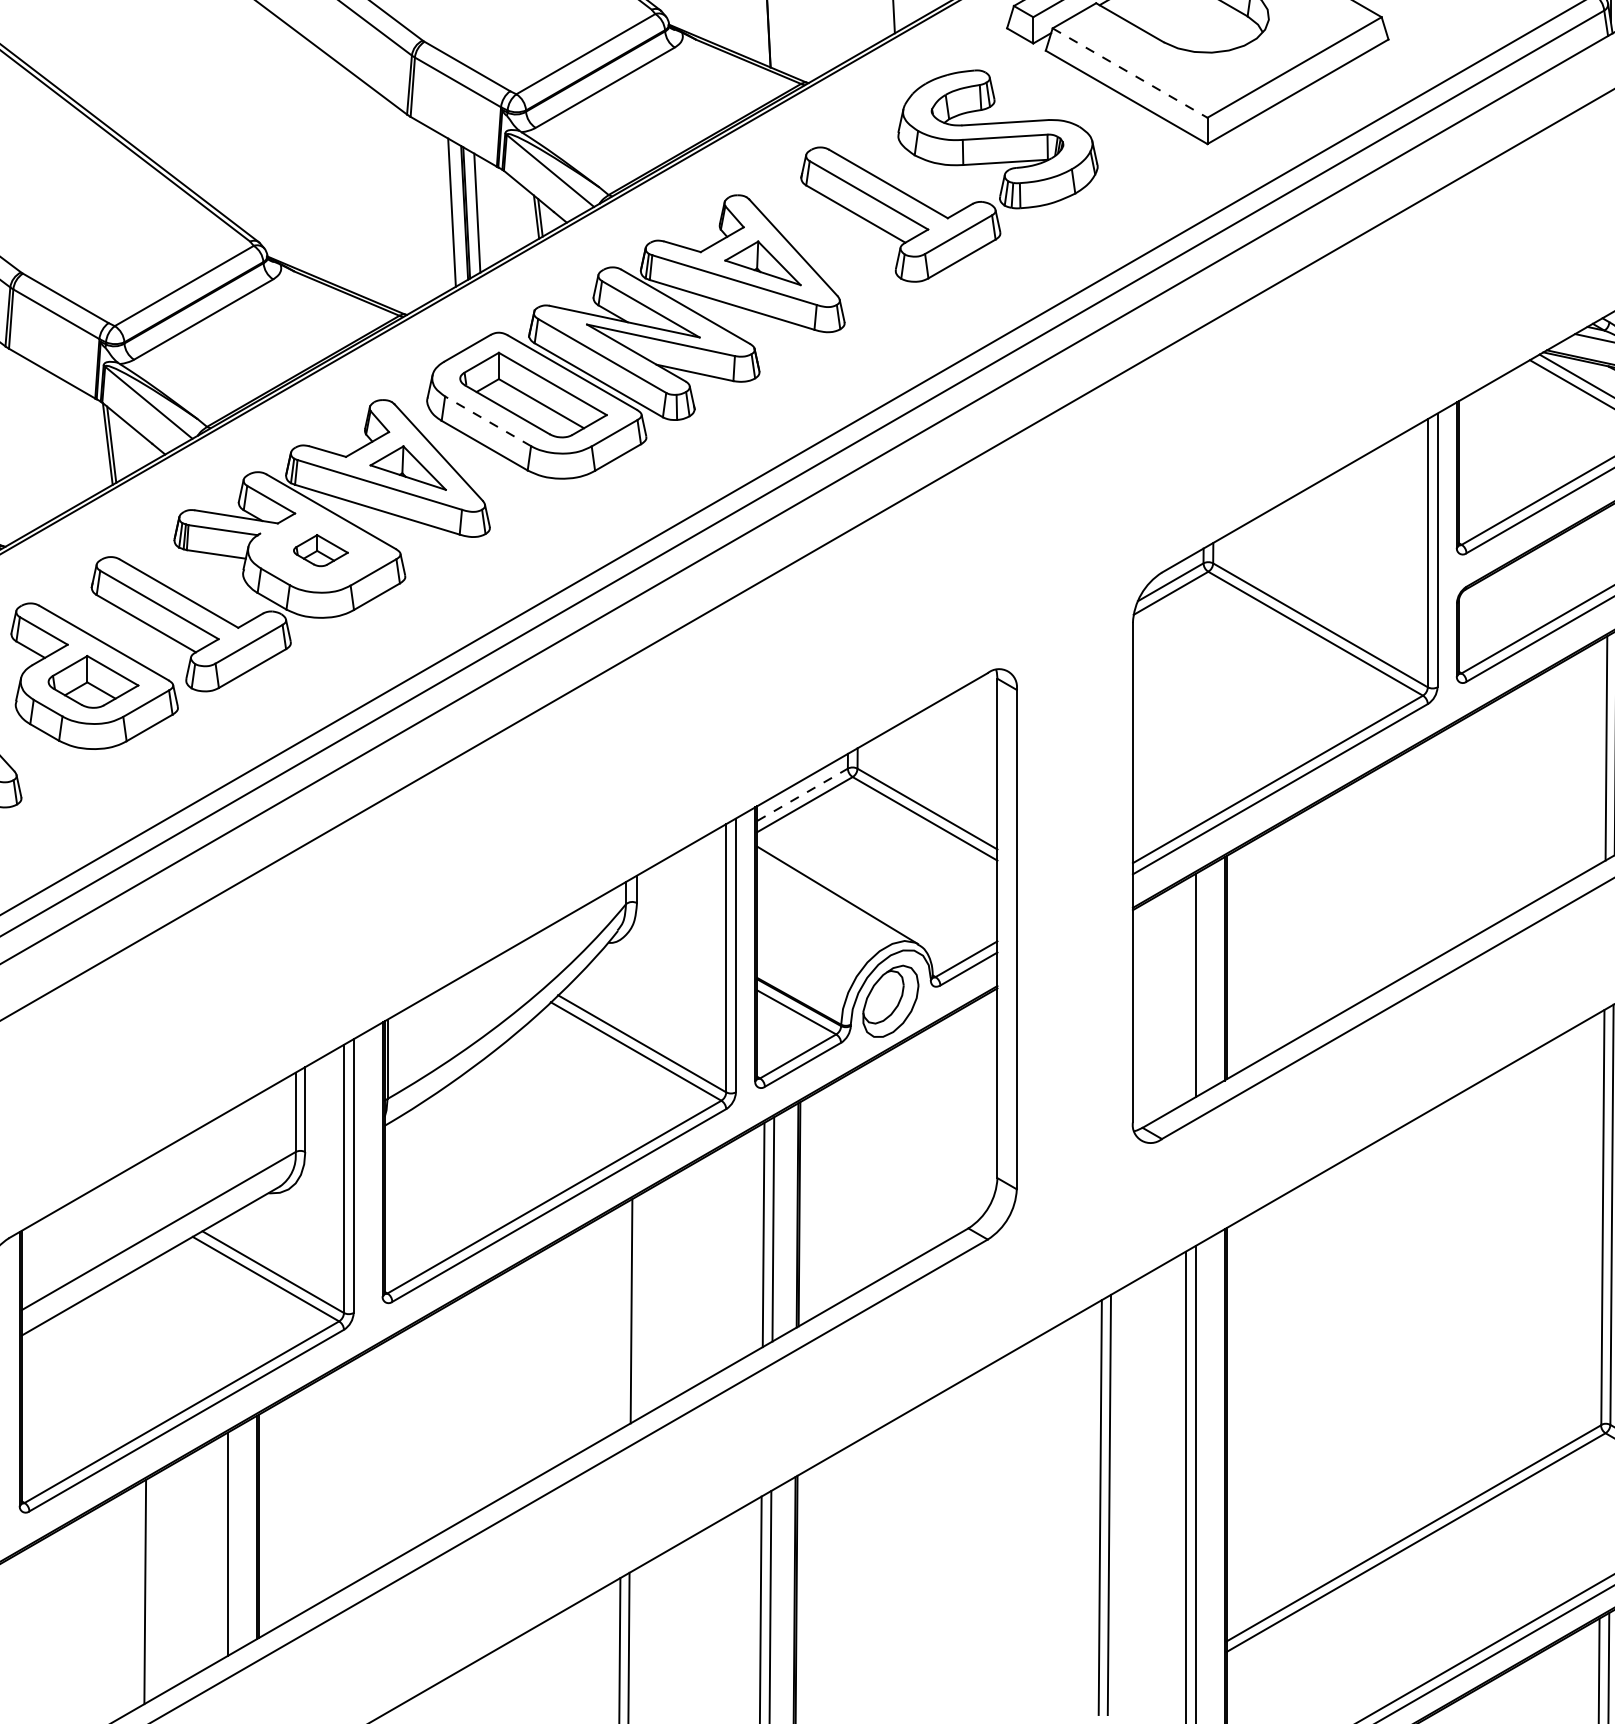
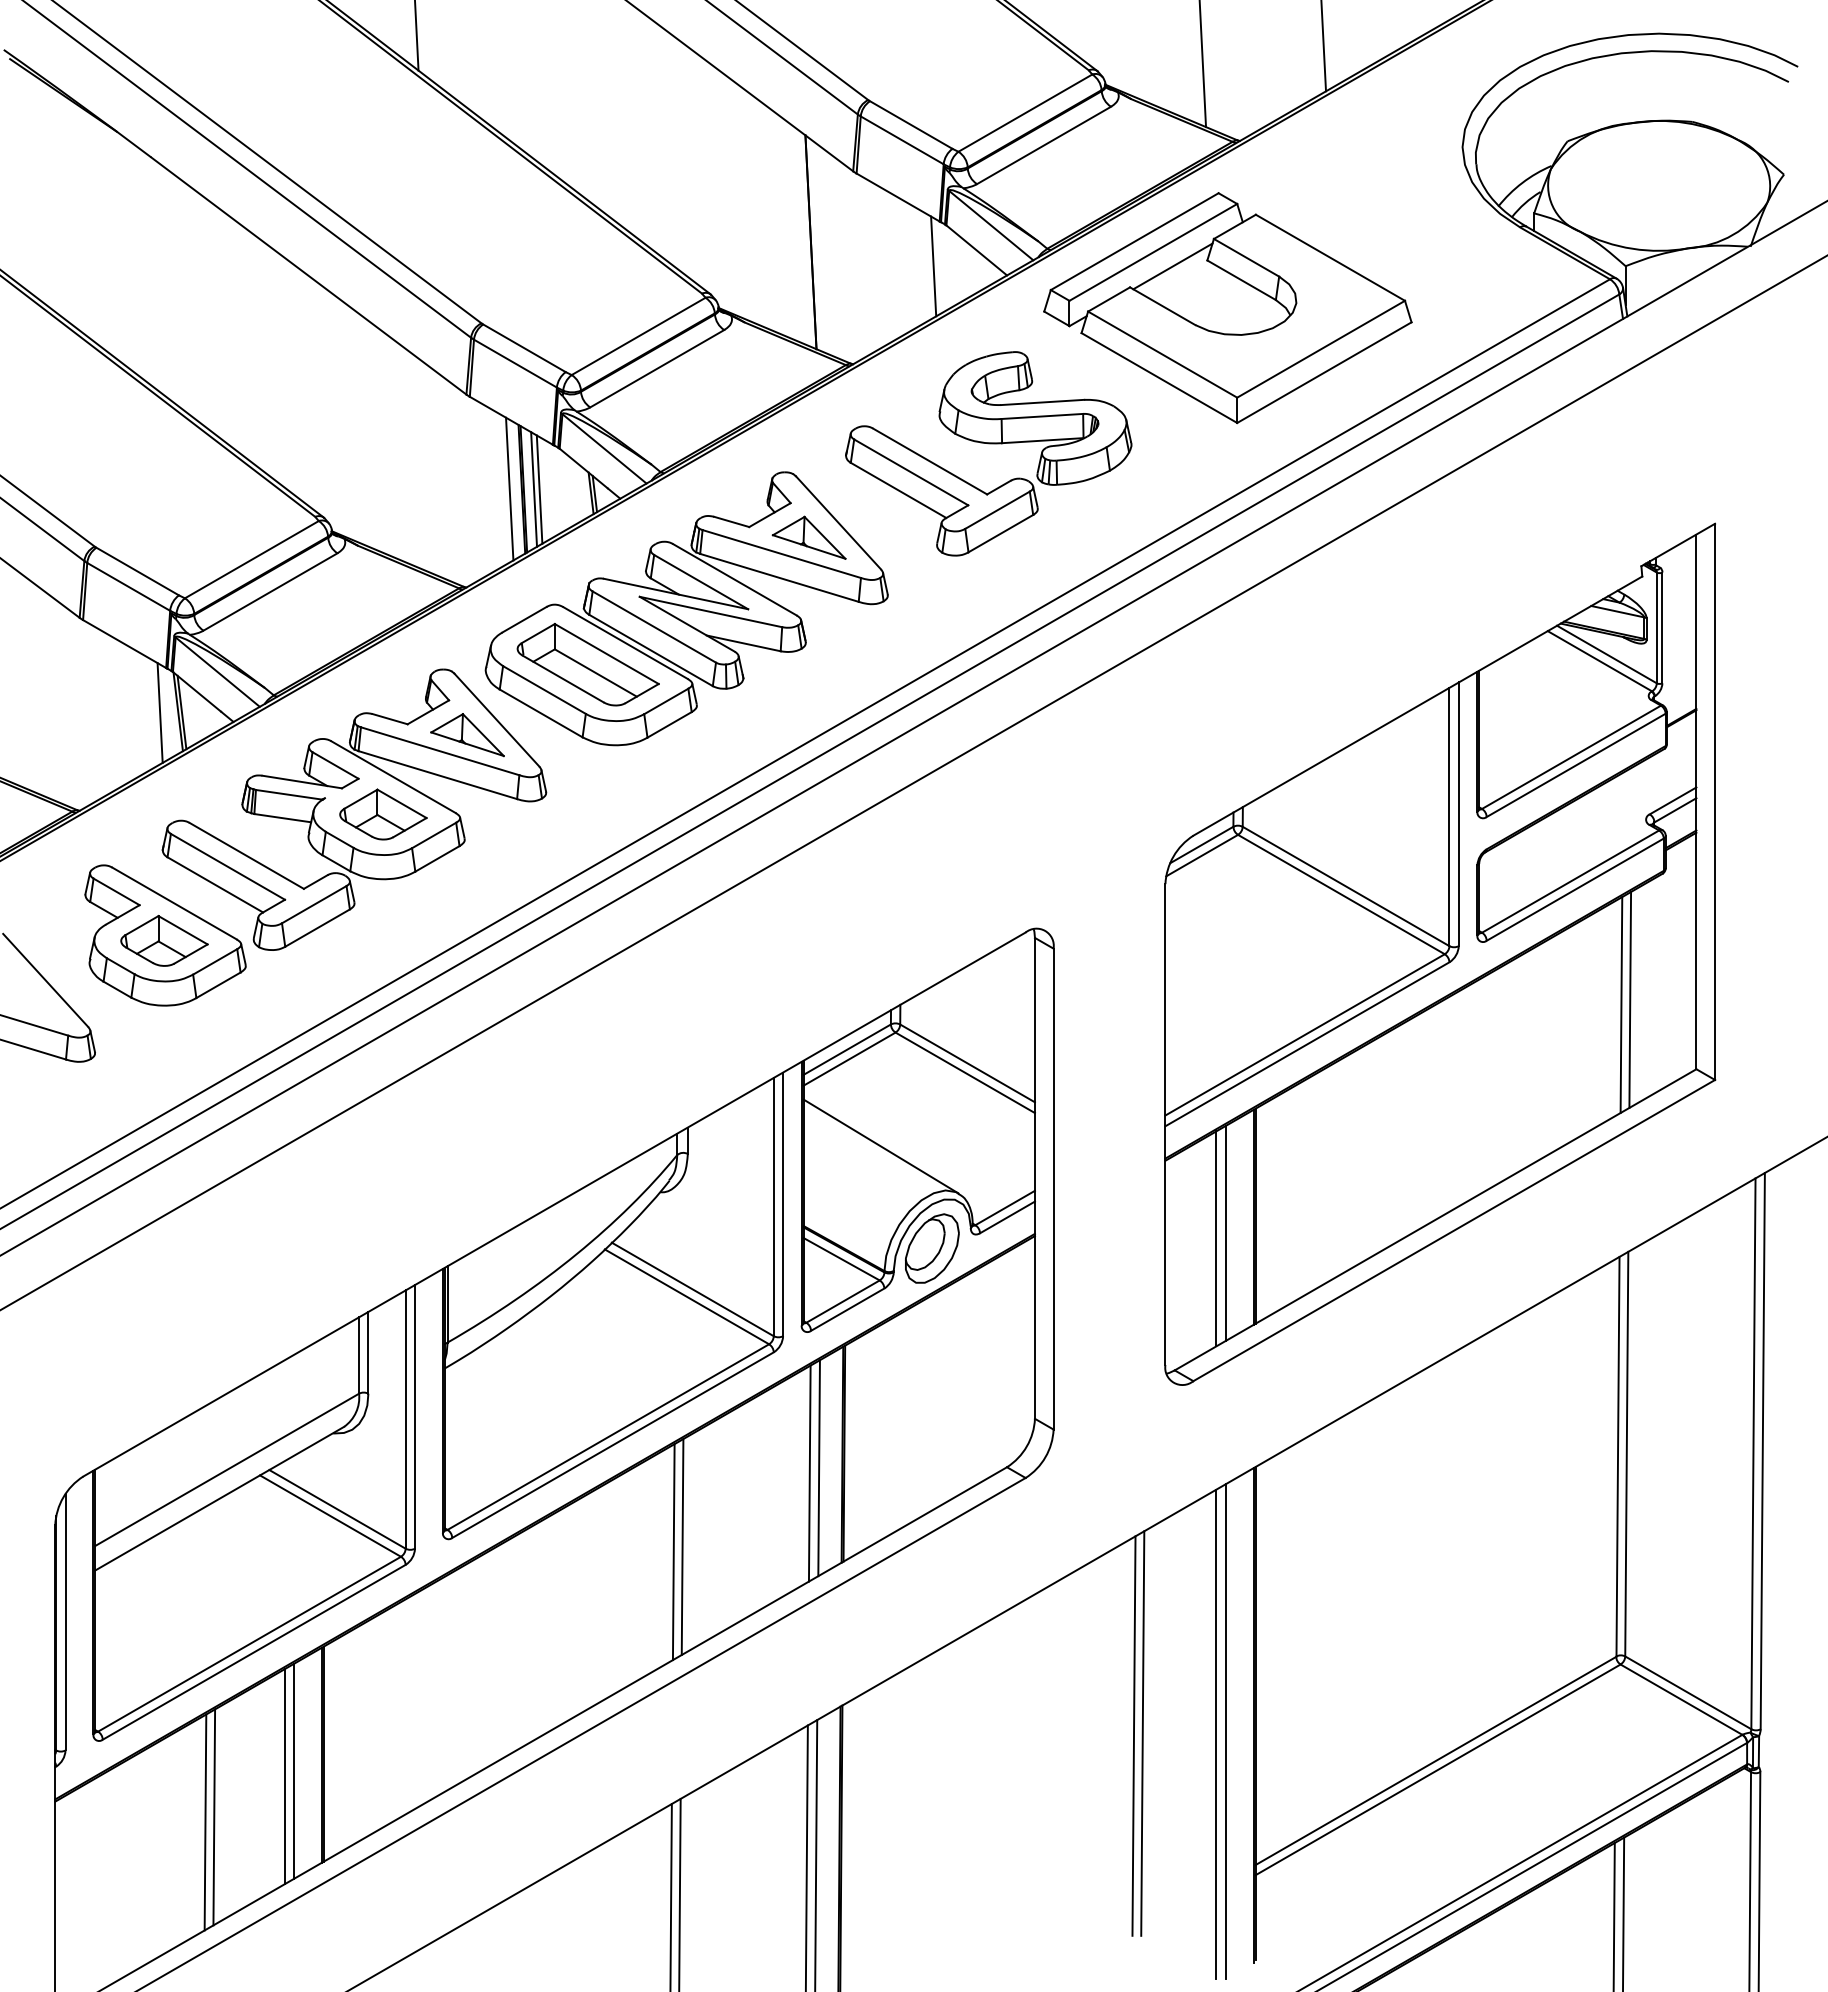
line: (1130, 72) -> (1163, 354), dashed -> solid
line: (482, 213) -> (539, 489), added
line: (488, 421) -> (544, 690), dashed -> solid
line: (88, 444) -> (159, 712), added
part: (320, 550) -> (383, 814), size x1.67
line: (802, 794) -> (847, 1049), dashed -> solid
line: (1185, 990) -> (1216, 1238), added
line: (622, 1316) -> (673, 1552), added
line: (218, 1549) -> (284, 1776), added
line: (136, 1597) -> (205, 1822), added

